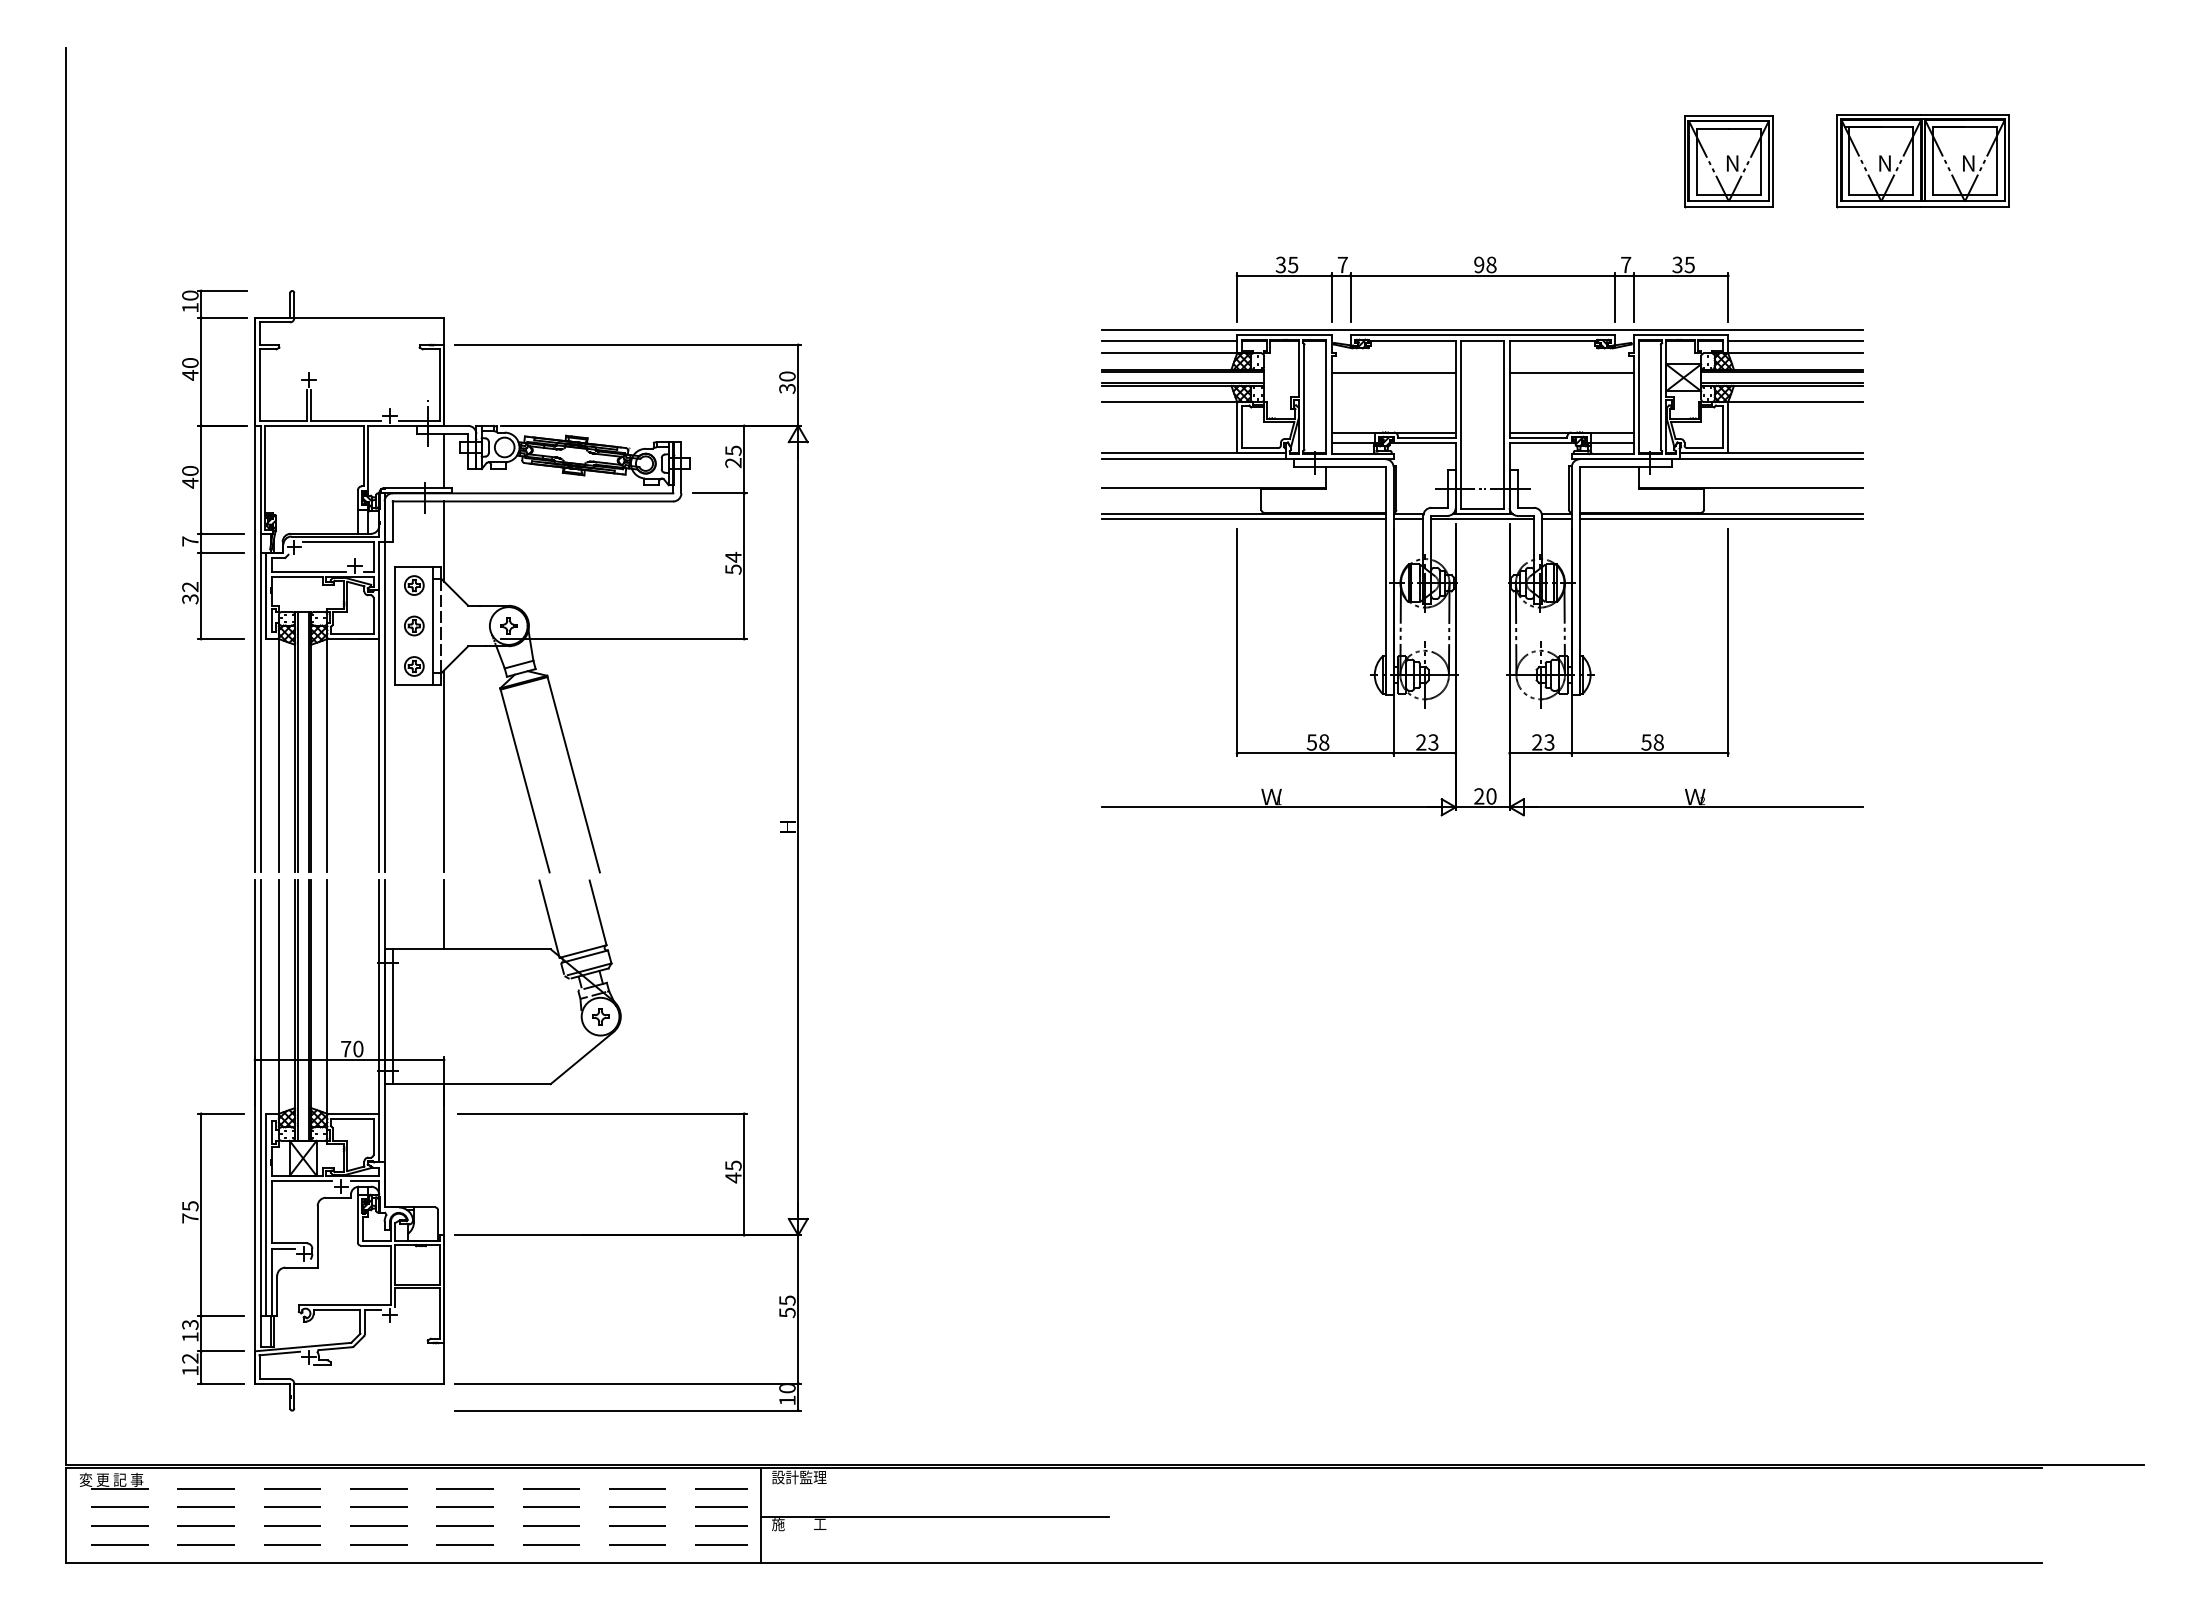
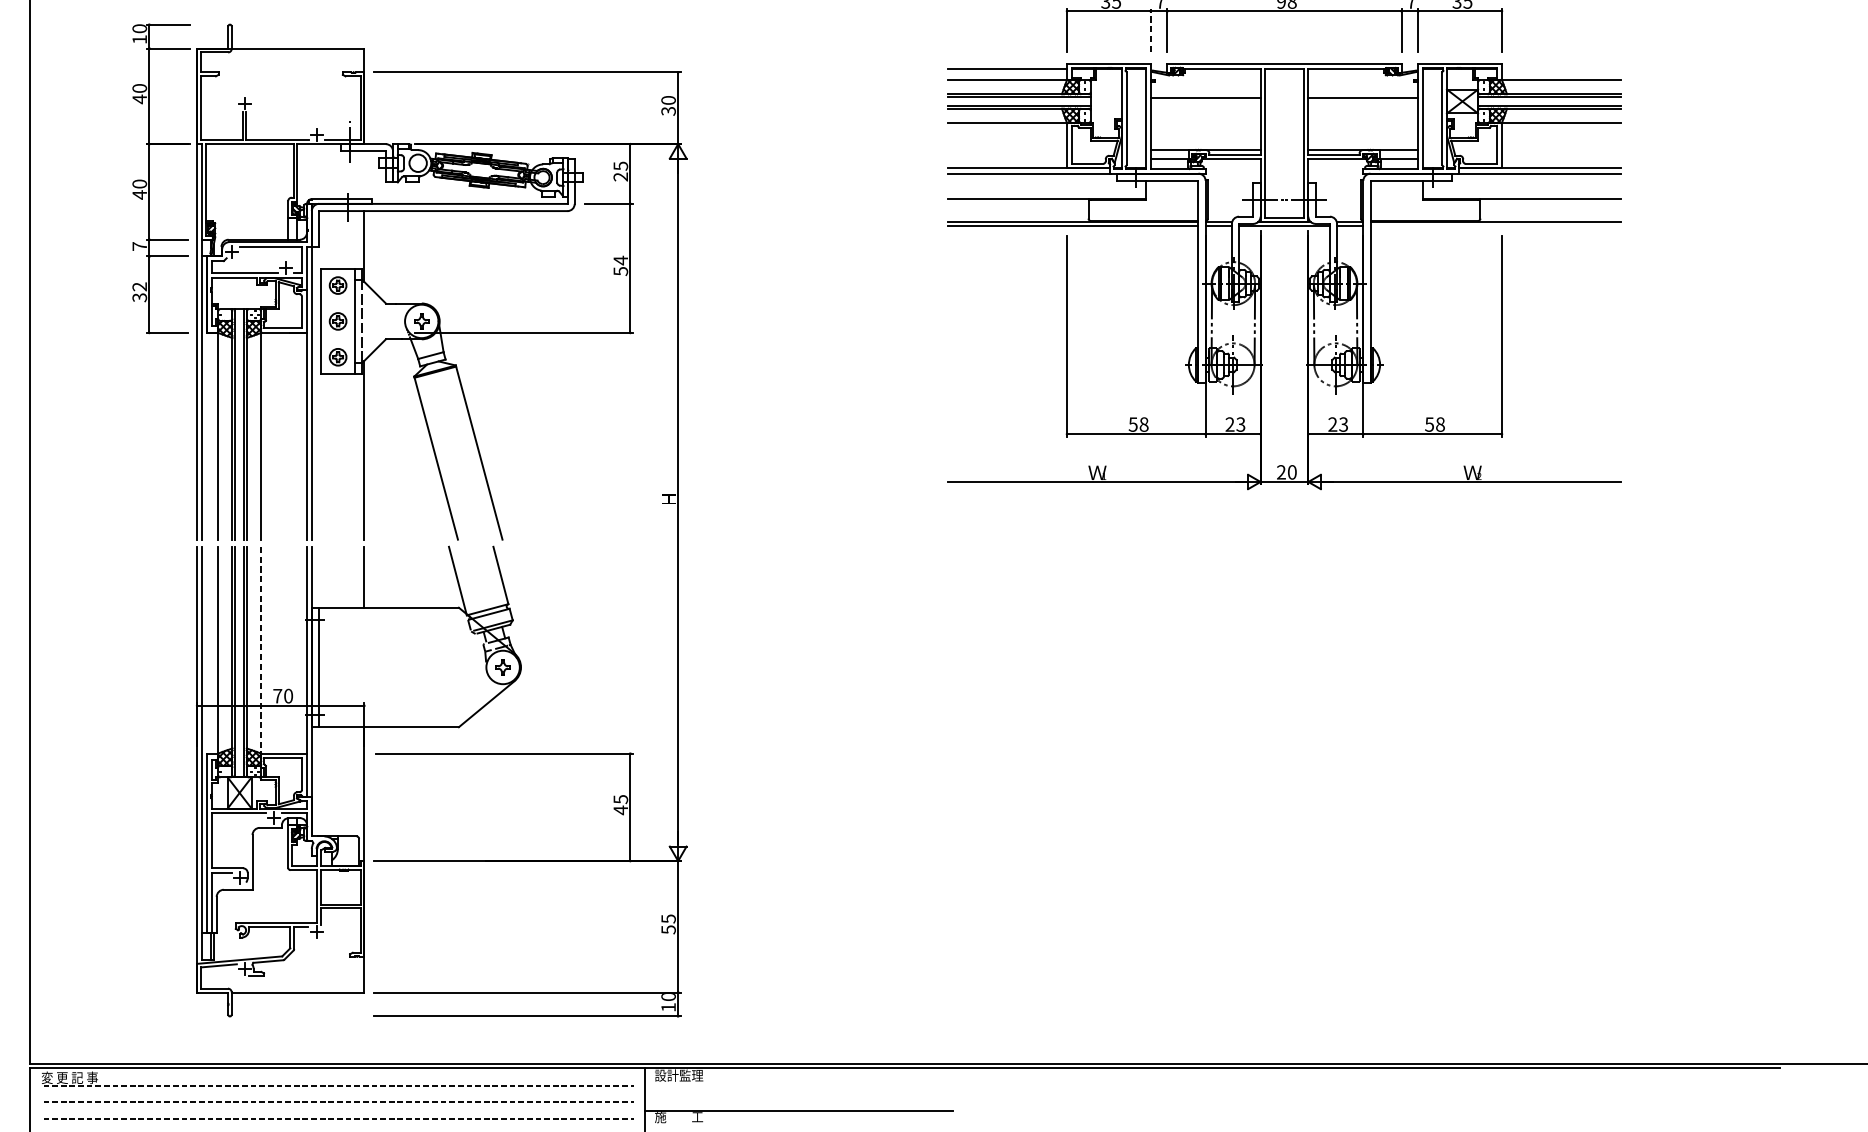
line: (1331, 296) -> (1150, 29), solid -> dashed
line: (1482, 329) -> (1284, 58), removed
line: (1795, 341) -> (1561, 69), removed
line: (444, 460) -> (364, 174), removed
line: (1721, 518) -> (1496, 226), removed
line: (327, 998) -> (261, 651), solid -> dashed
part: (201, 1248) -> (149, 872), removed

